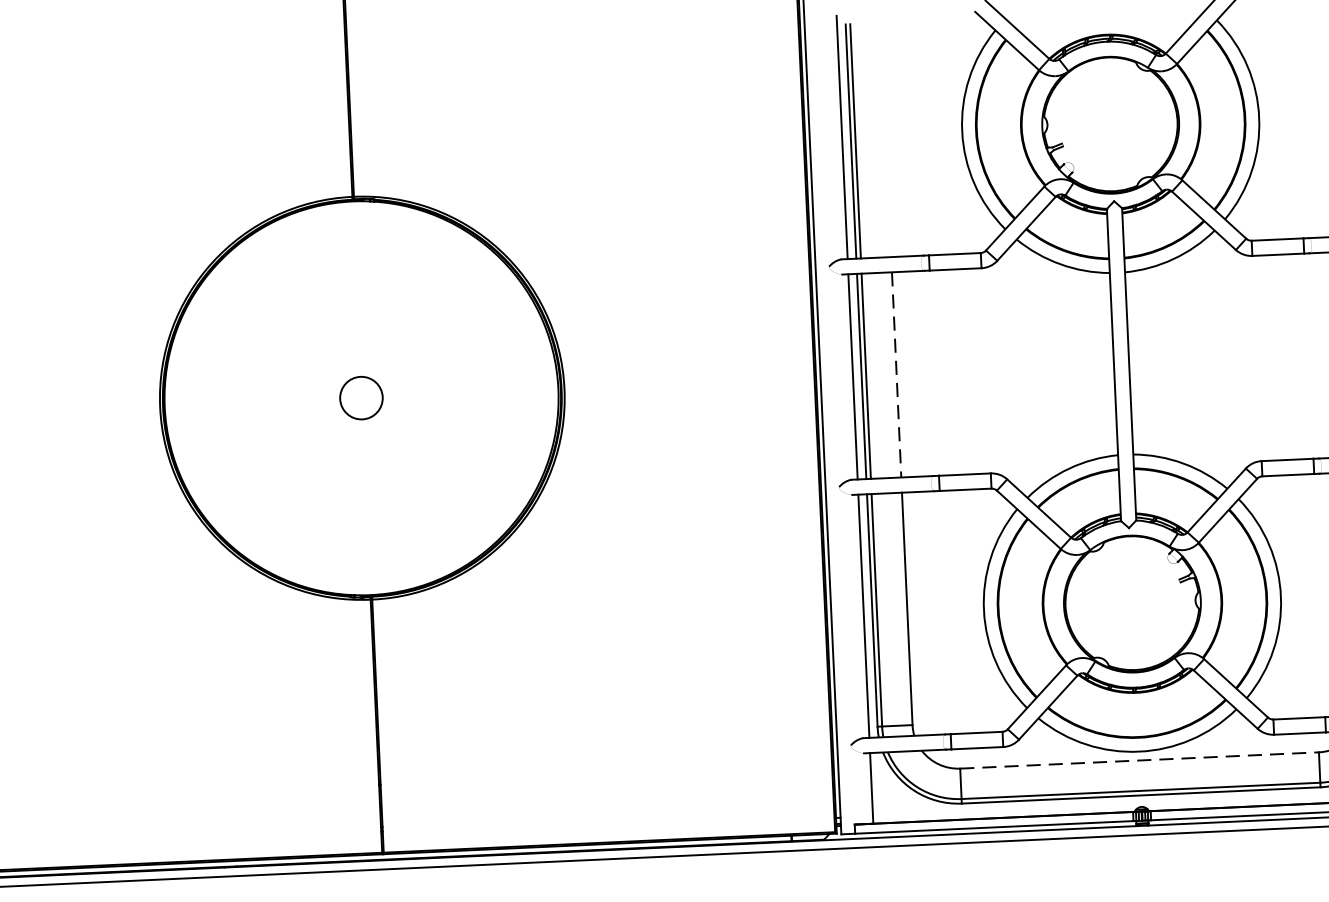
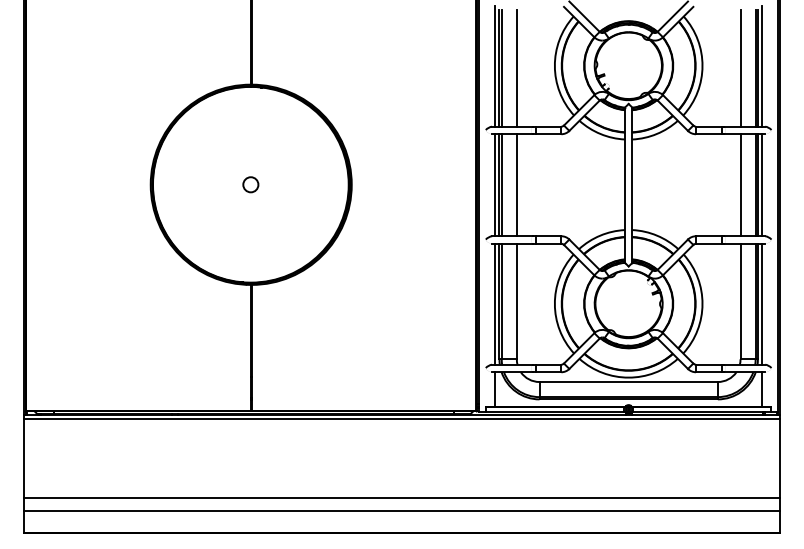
line: (885, 140) -> (516, 68), added
line: (895, 375) -> (516, 185), dashed -> solid
circle: (360, 397) -> (250, 184), size x0.71
line: (1141, 761) -> (629, 382), dashed -> solid

